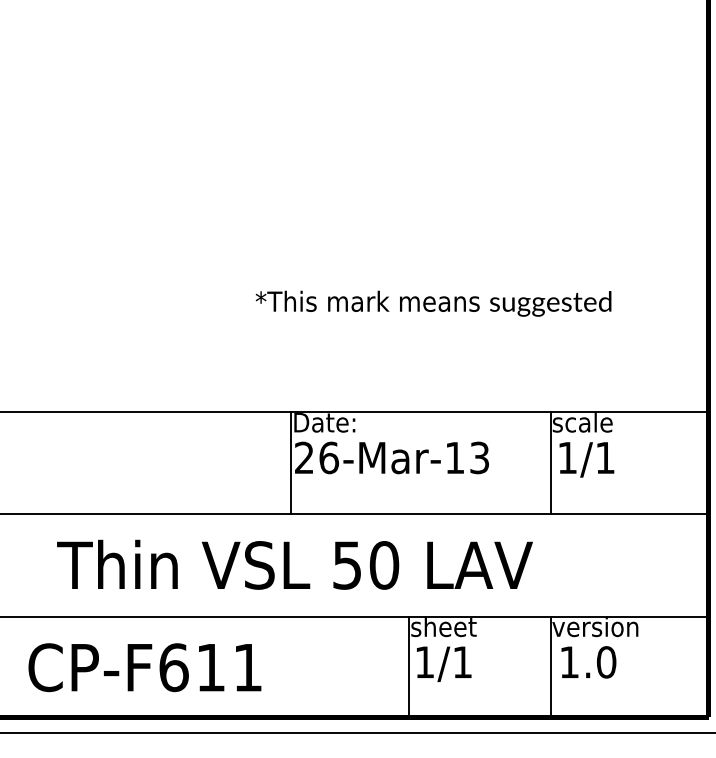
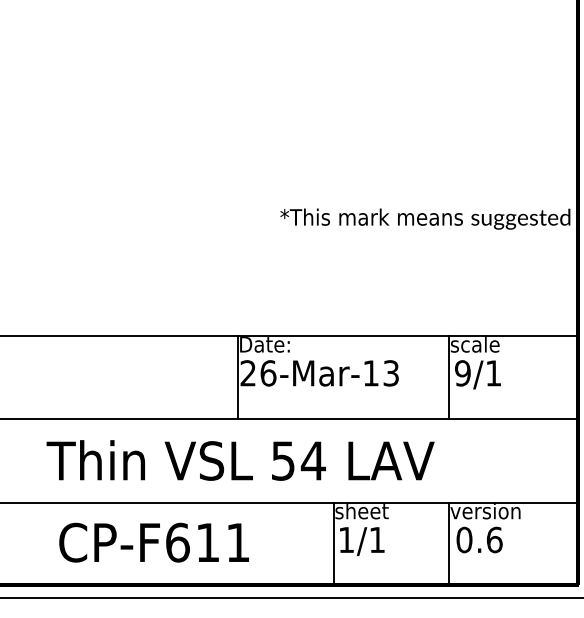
text: (433, 303) -> (425, 218), moved
text: (567, 457) -> (462, 373), 1/1 -> 9/1
text: (383, 565) -> (312, 461), 50 -> 54
text: (587, 662) -> (479, 540), 1.0 -> 0.6
text: (144, 667) -> (153, 542), moved

